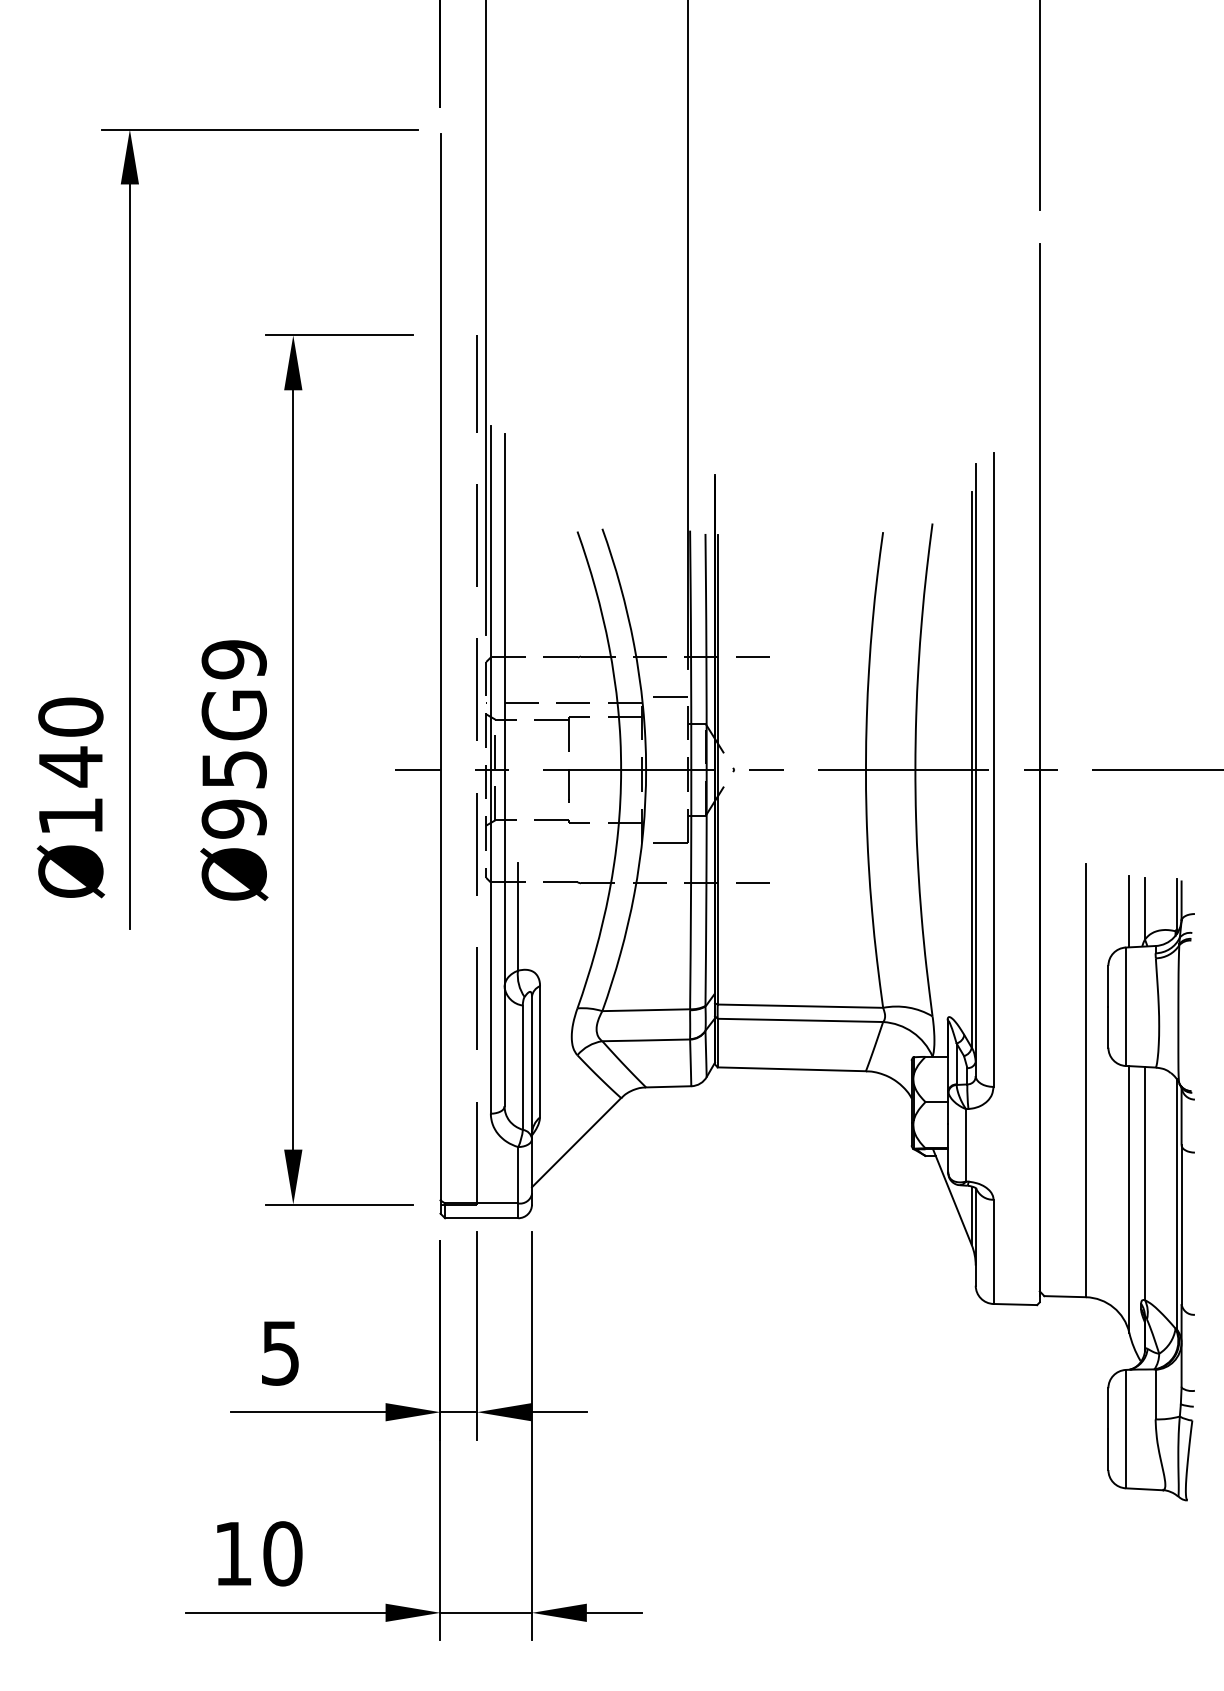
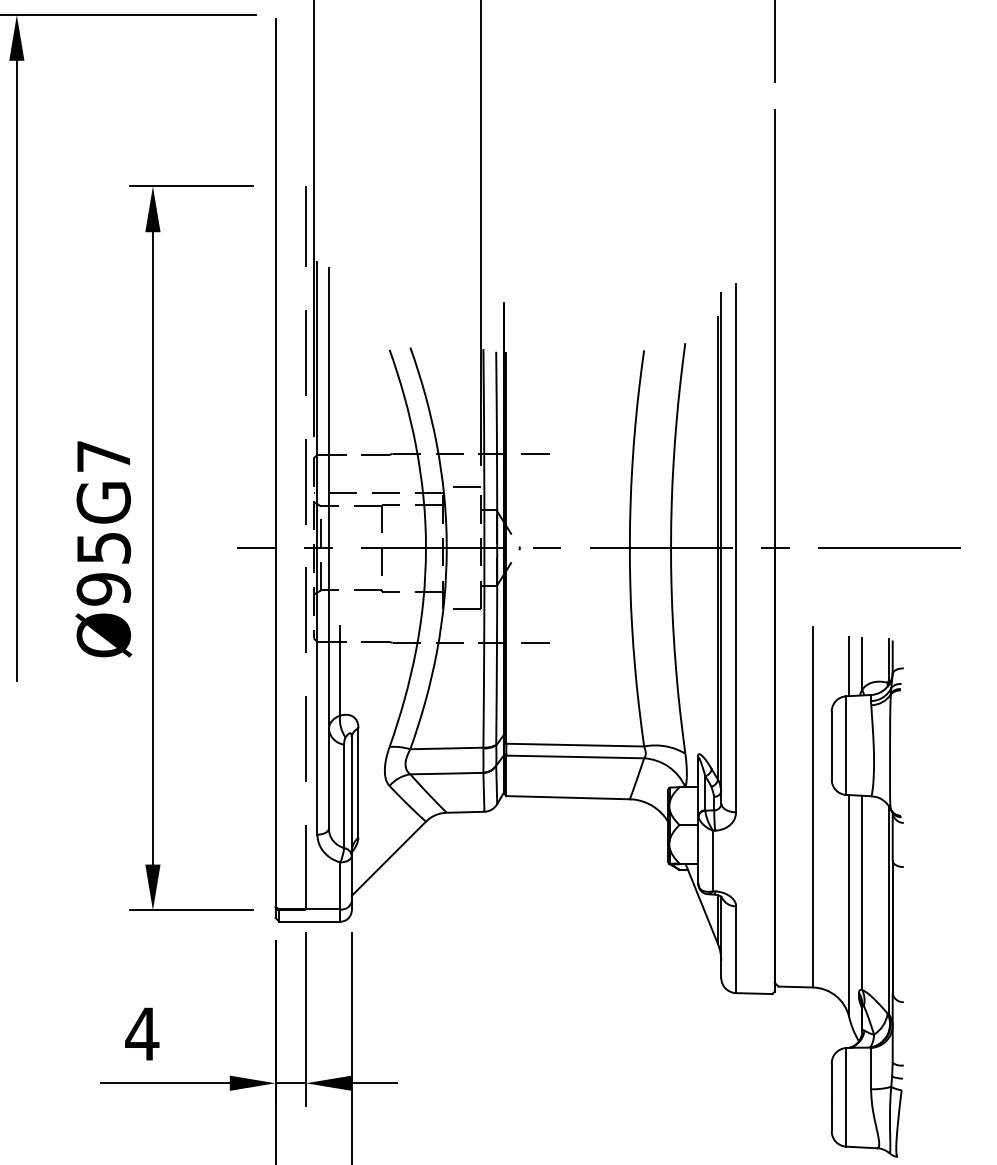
text: (233, 659) -> (103, 456), Ø95G9 -> Ø95G7
text: (280, 1353) -> (142, 1034), 5 -> 4

